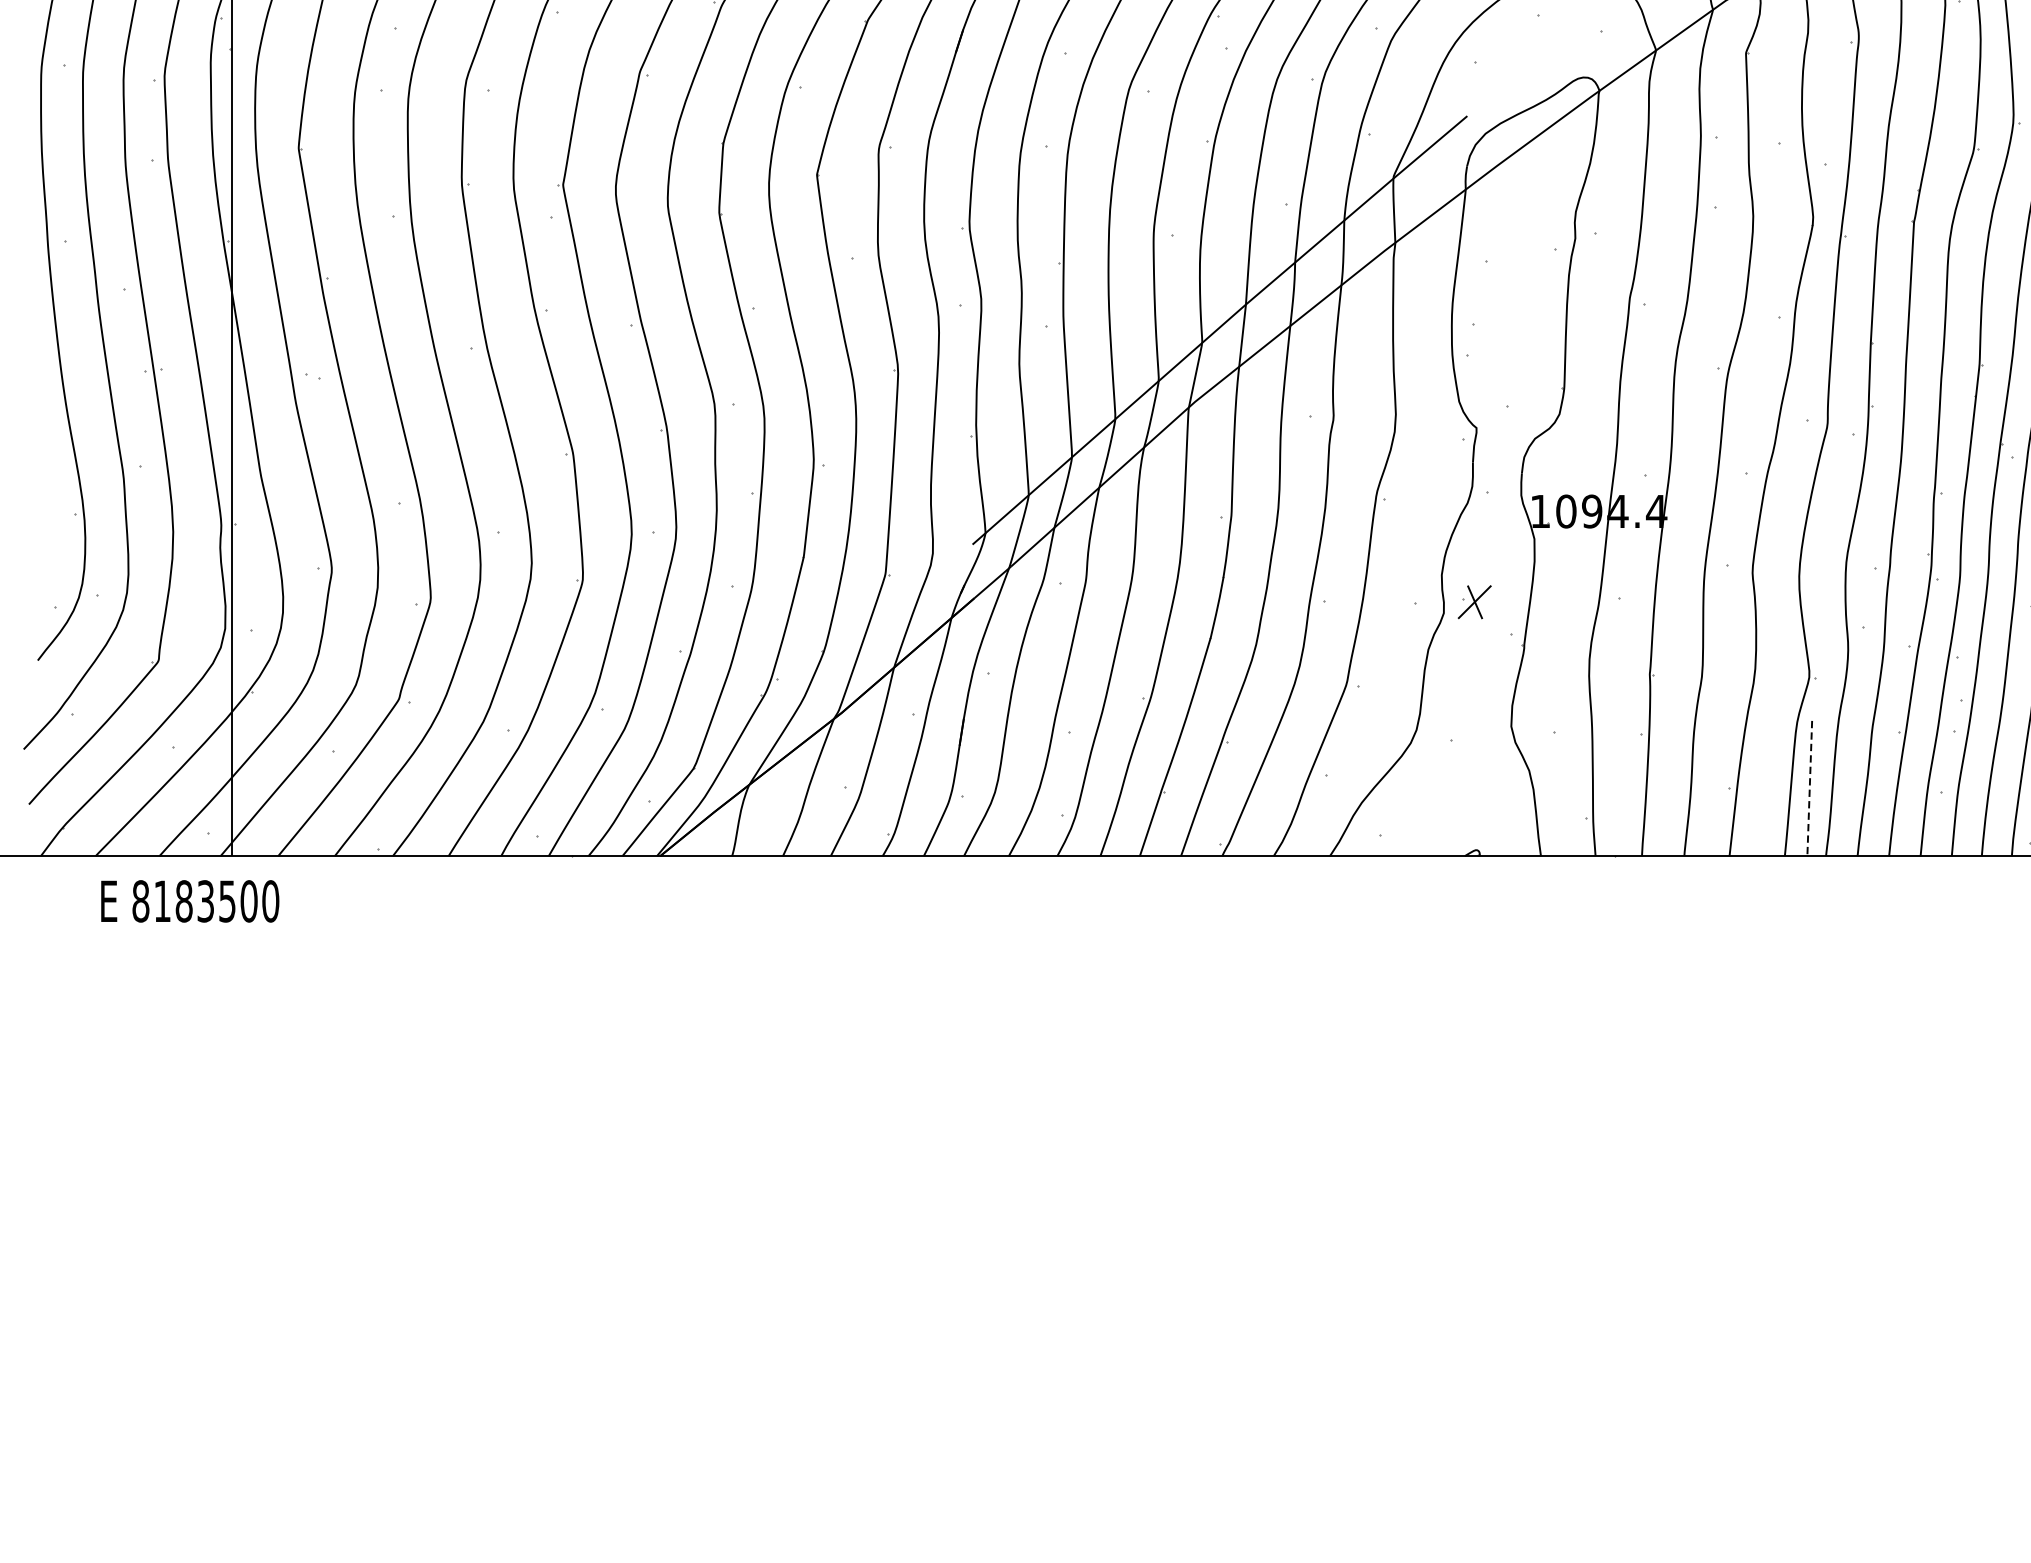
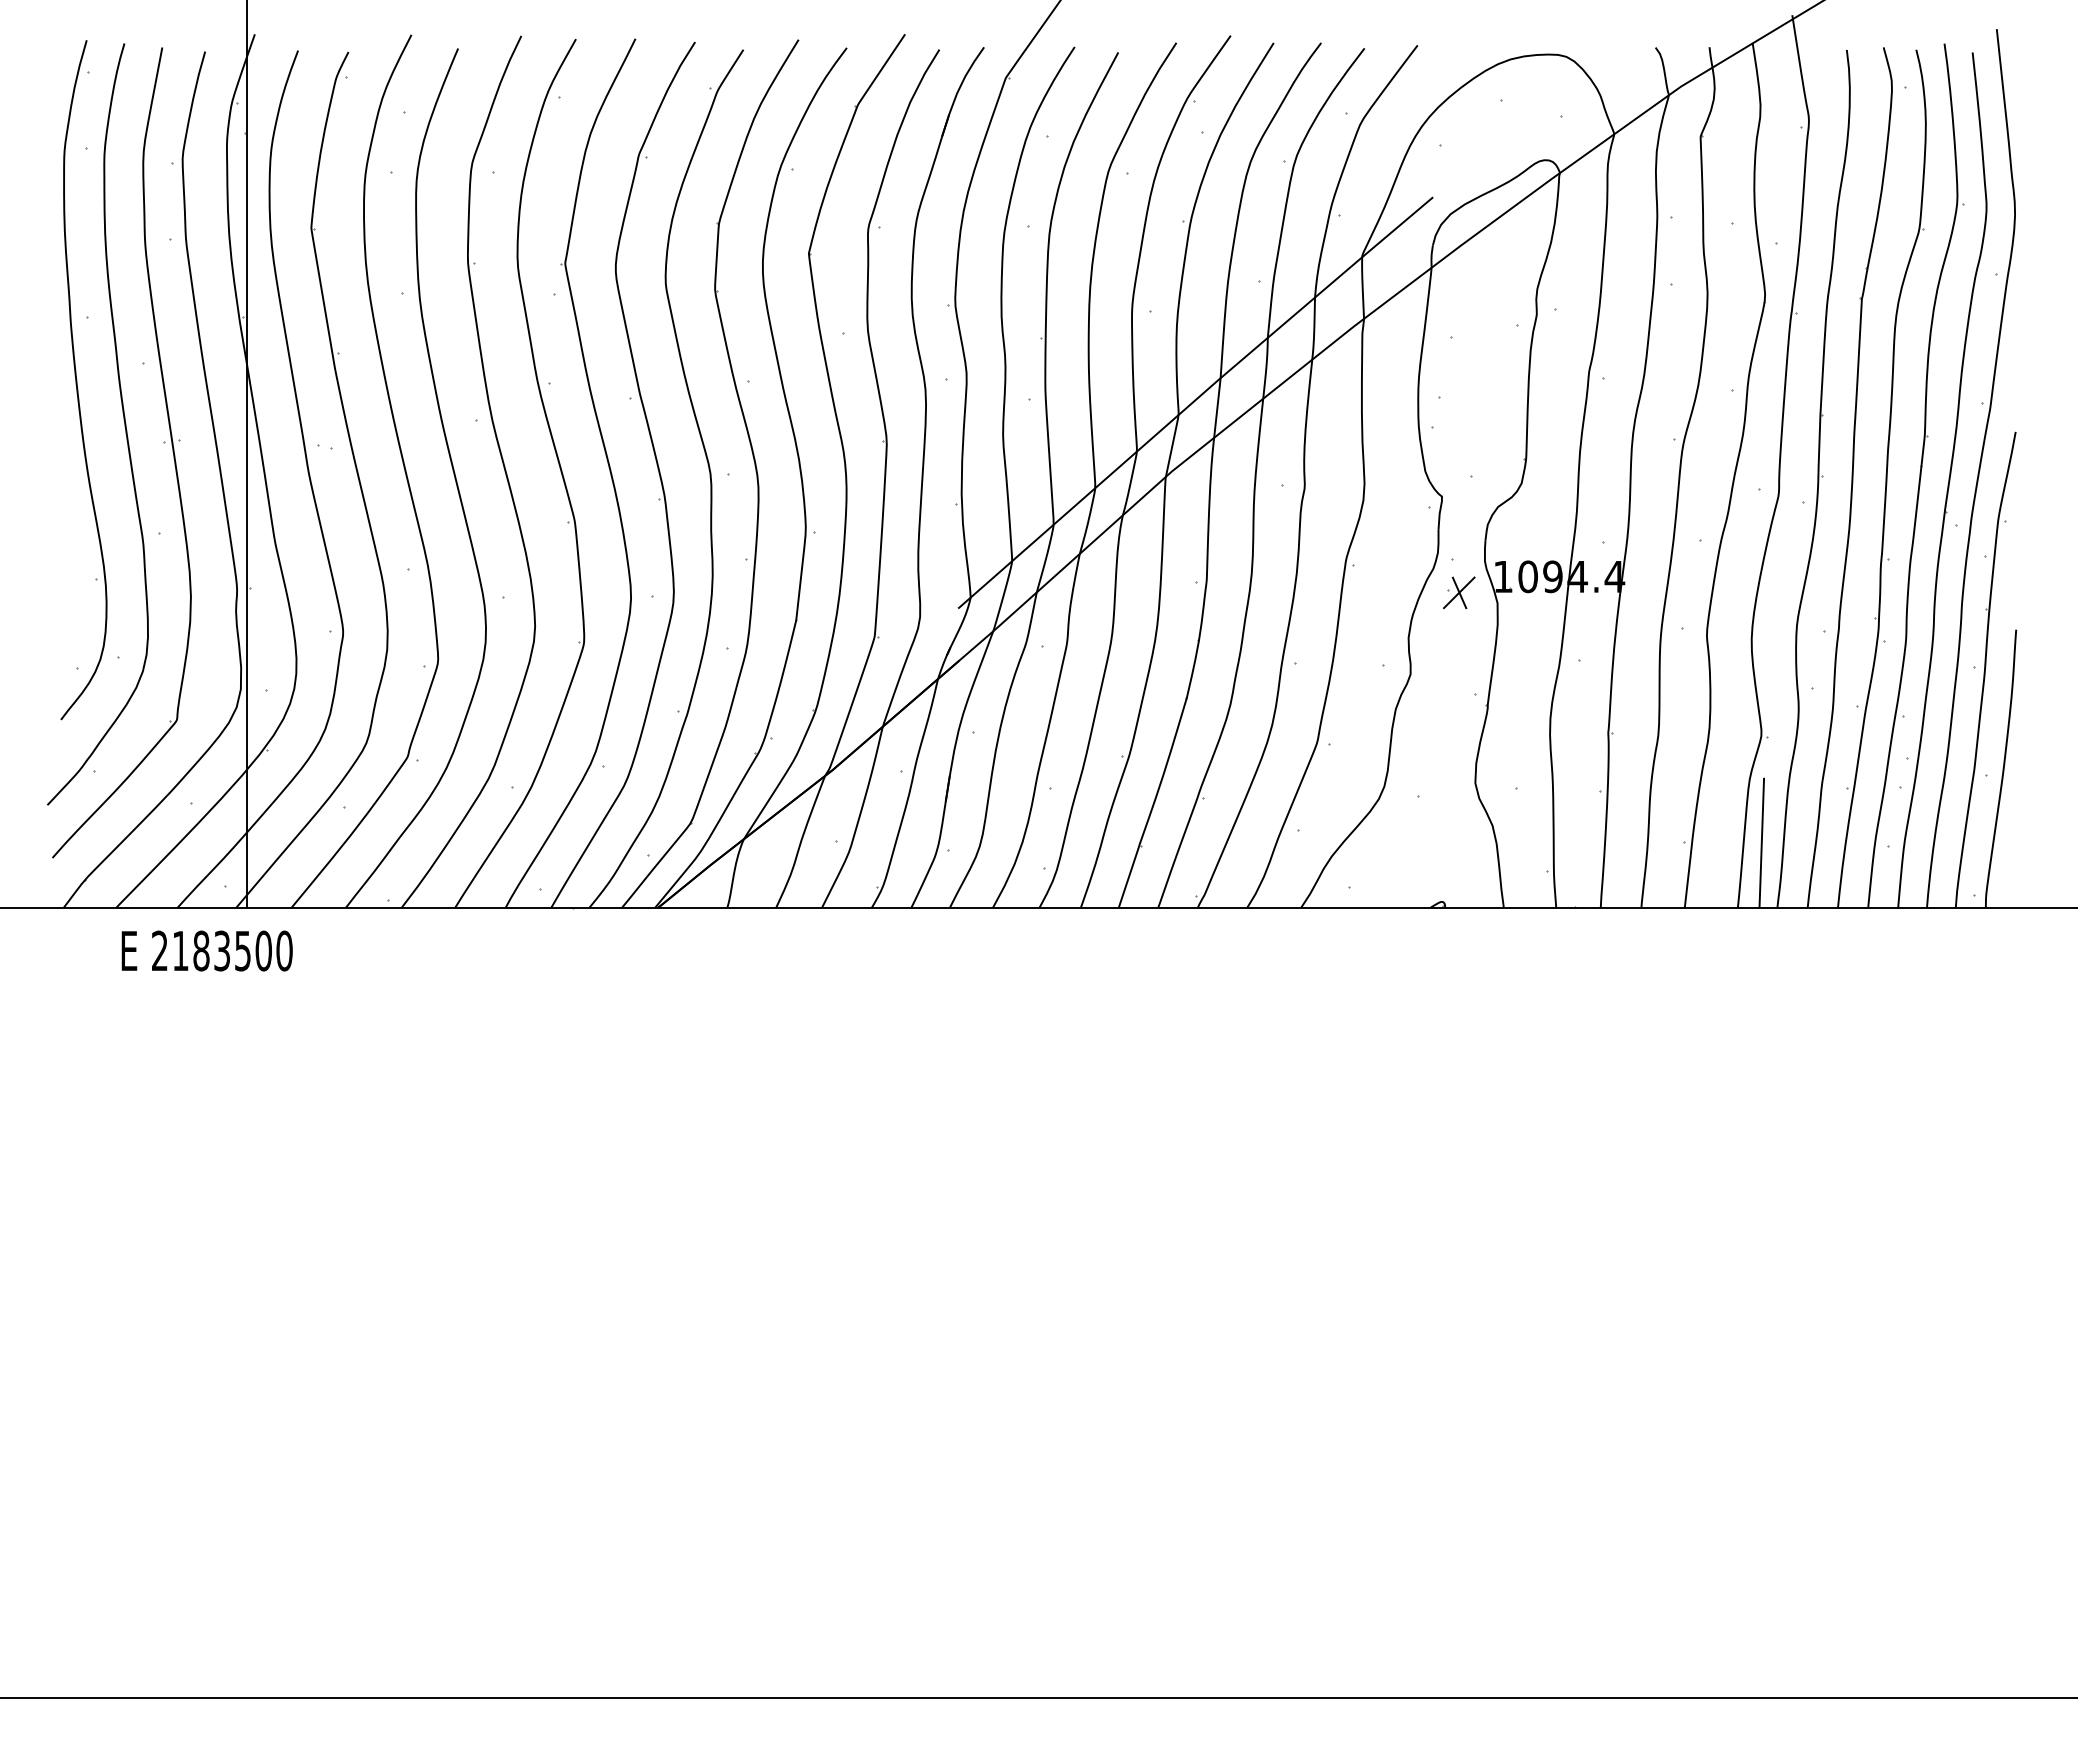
part: (1475, 601) -> (1459, 592), moved
line: (1809, 788) -> (1761, 842), dashed -> solid
text: (140, 900) -> (159, 950), 8183500 -> 2183500

